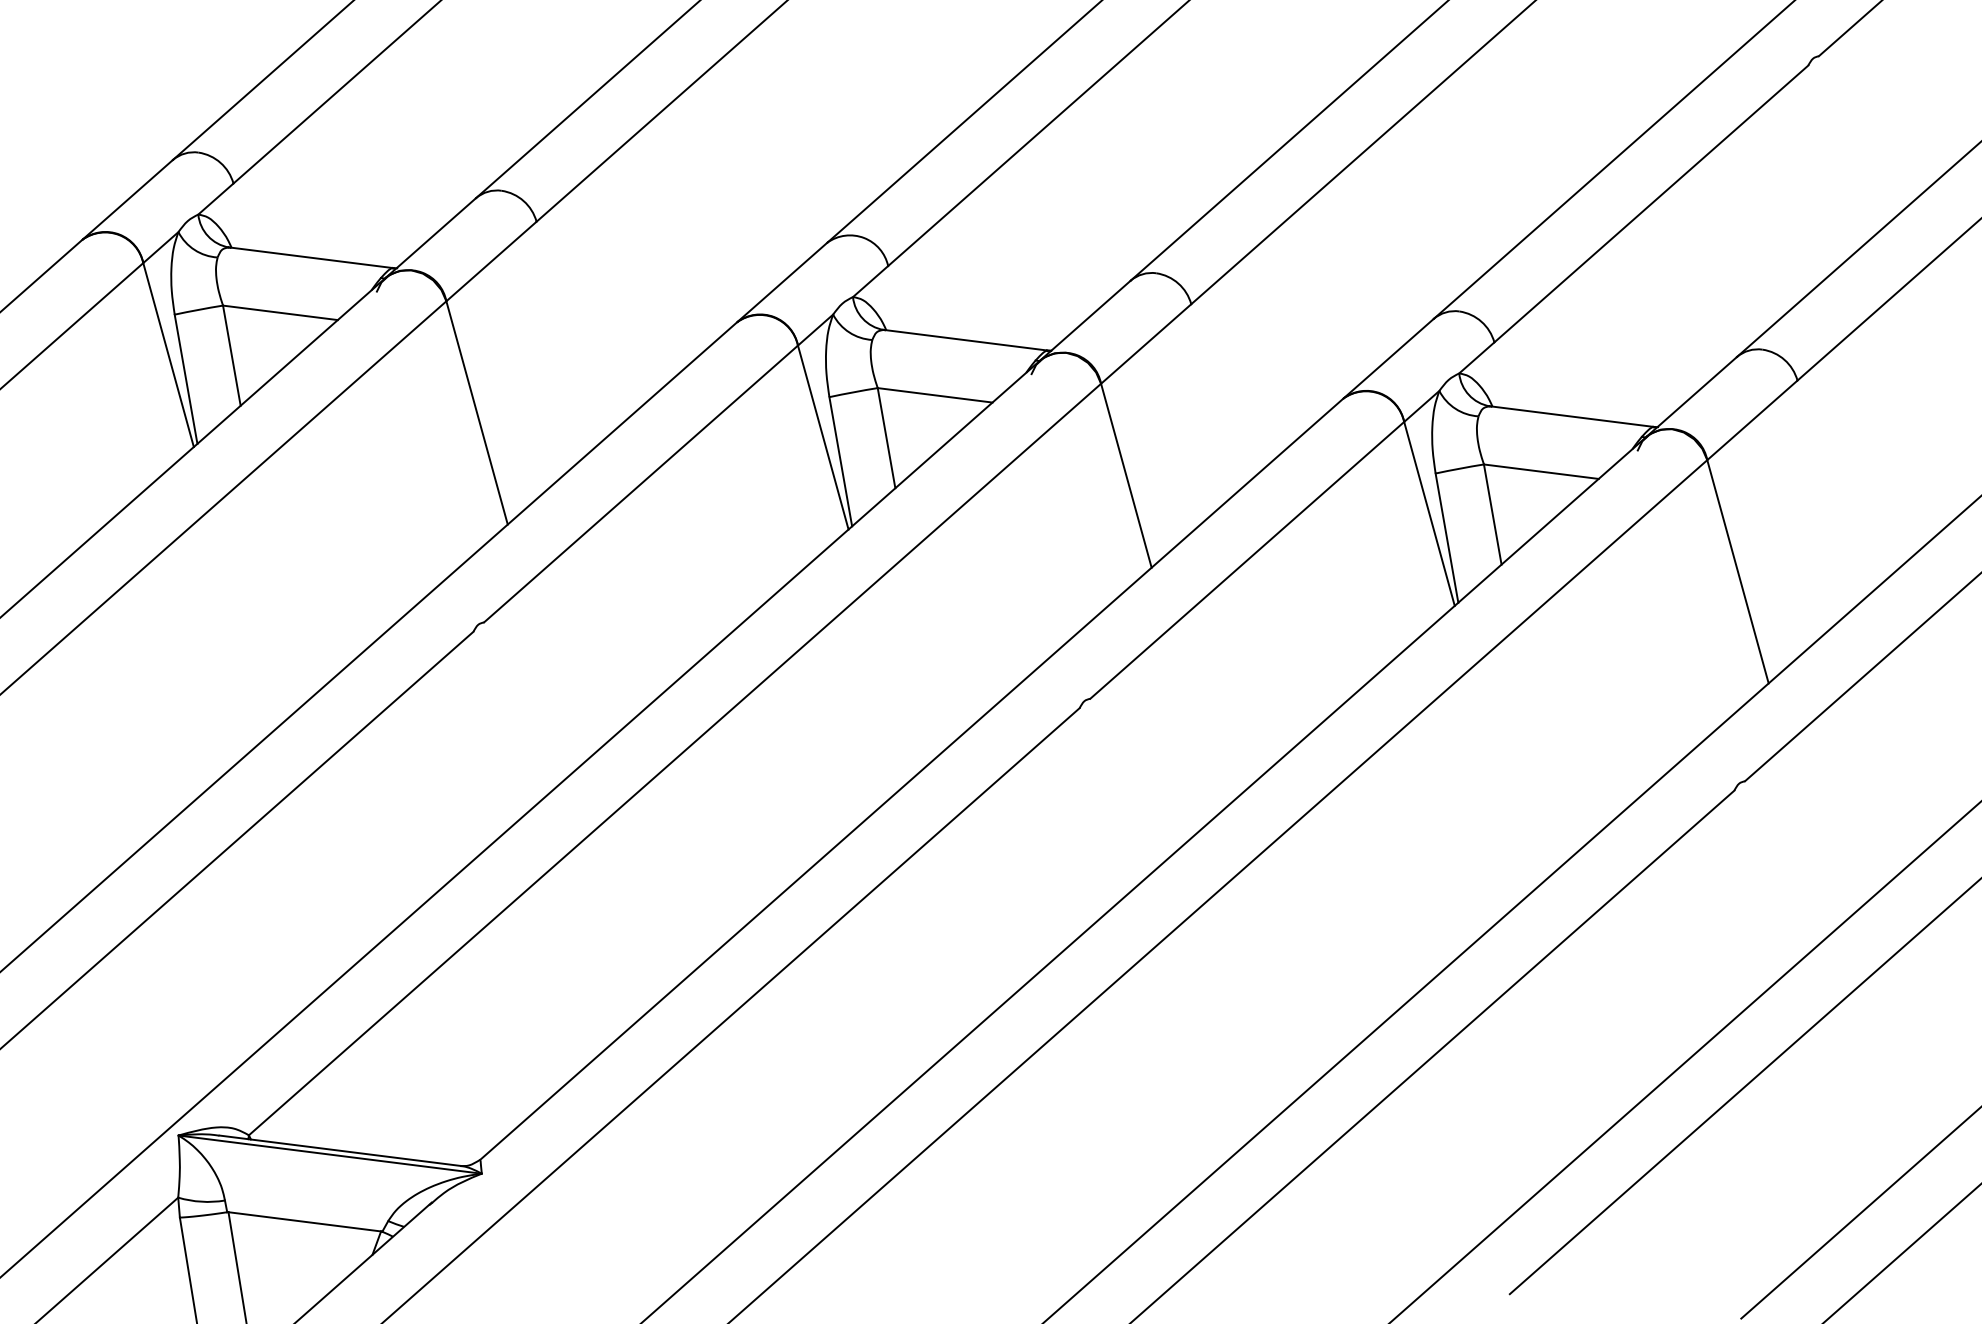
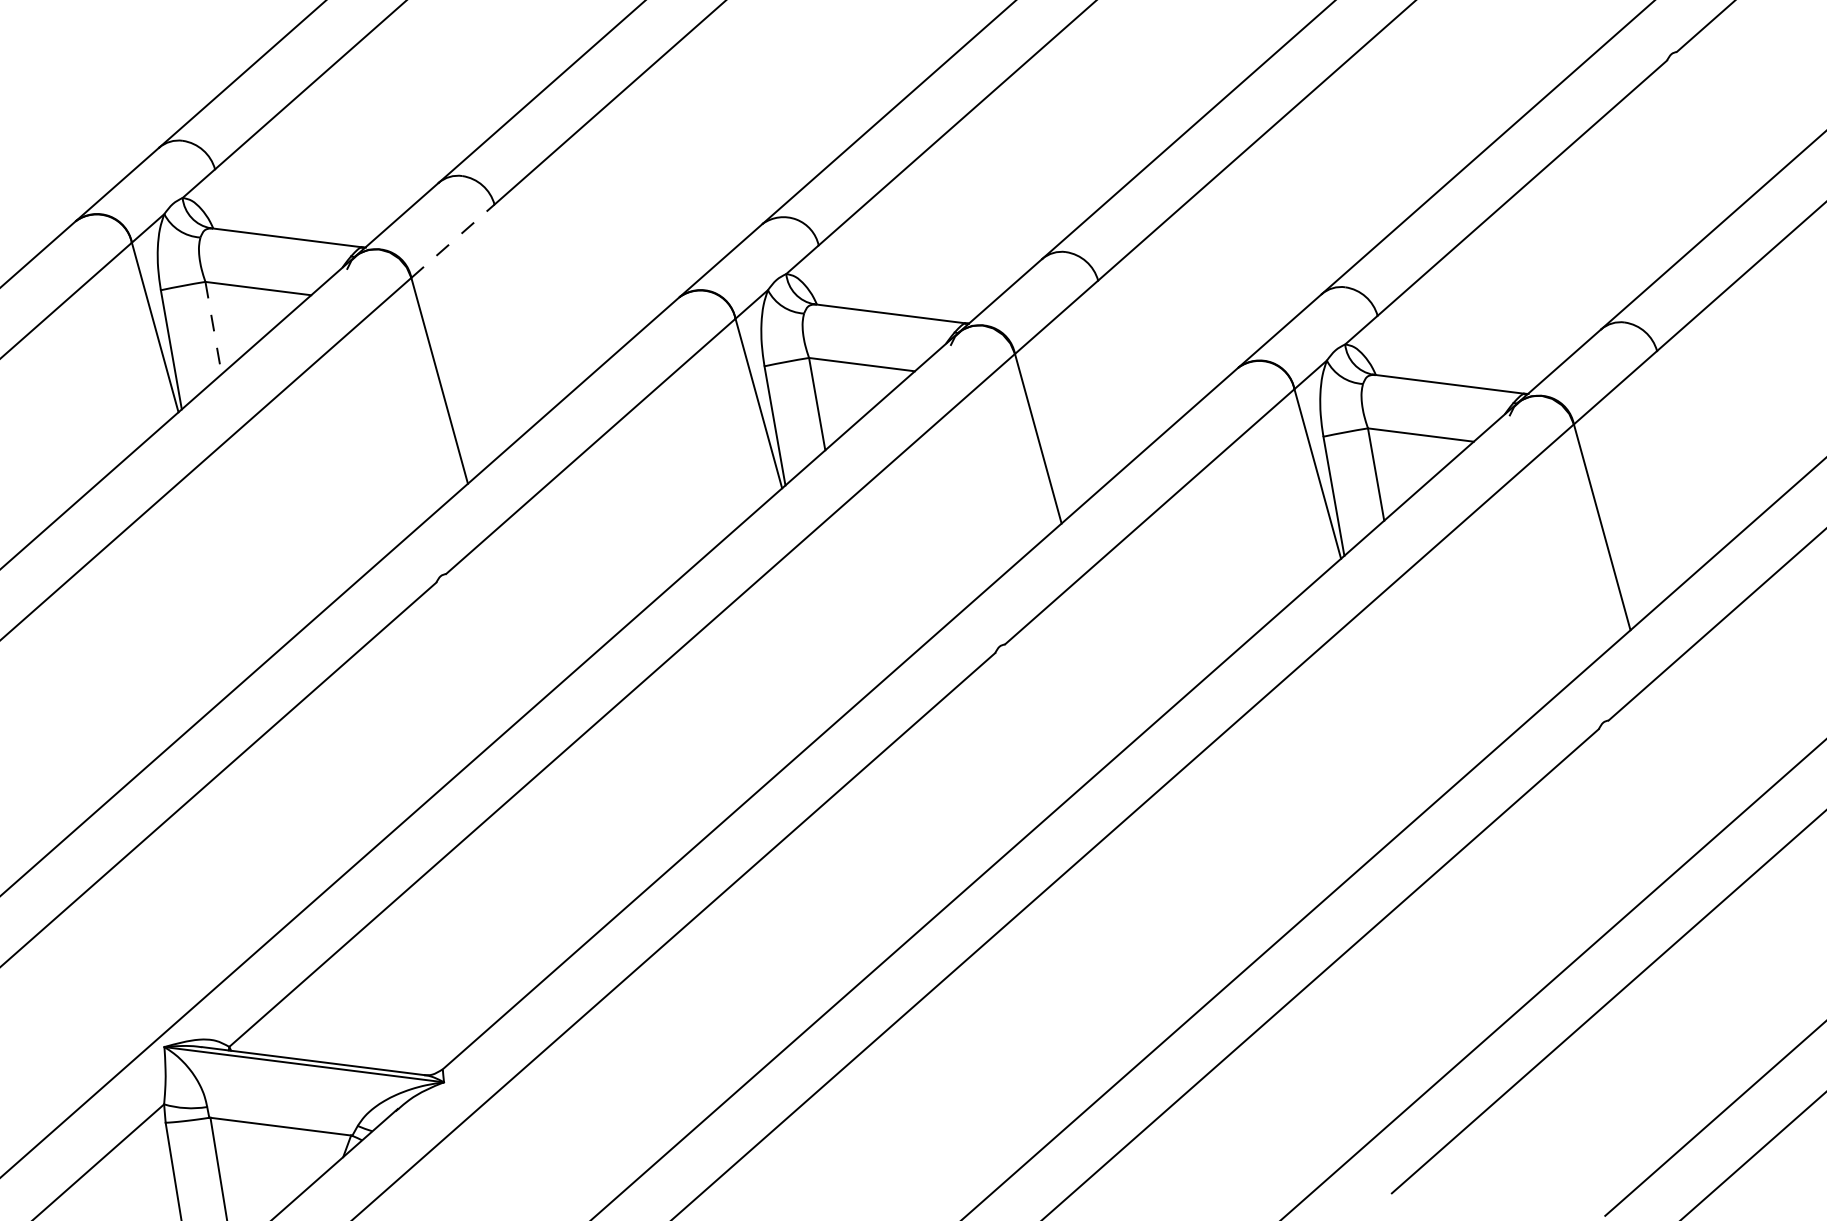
line: (492, 260) -> (453, 240), solid -> dashed
line: (231, 356) -> (213, 328), solid -> dashed

